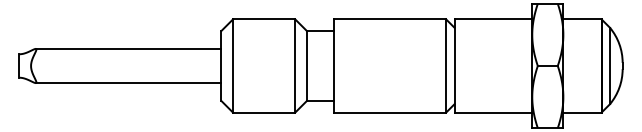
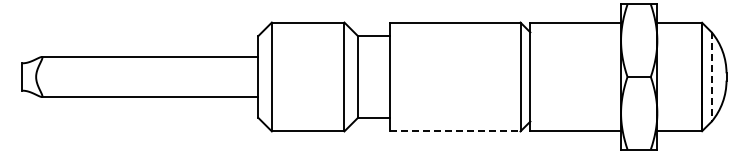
line: (609, 66) -> (711, 77), solid -> dashed
line: (390, 112) -> (455, 131), solid -> dashed

